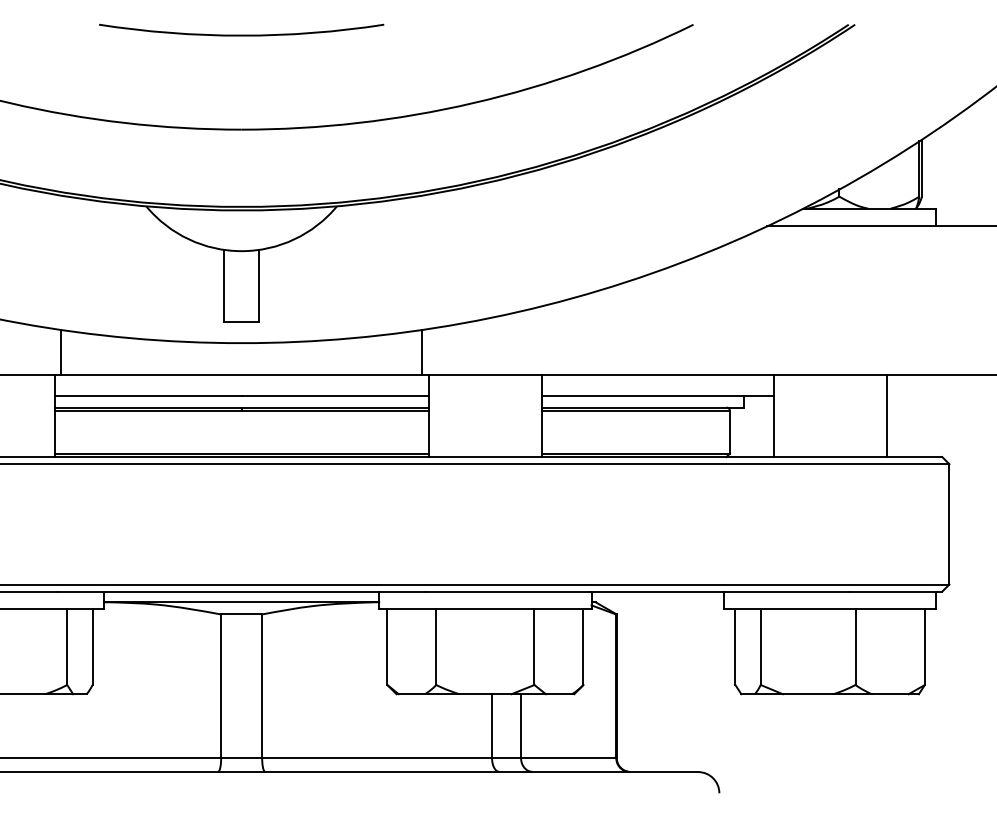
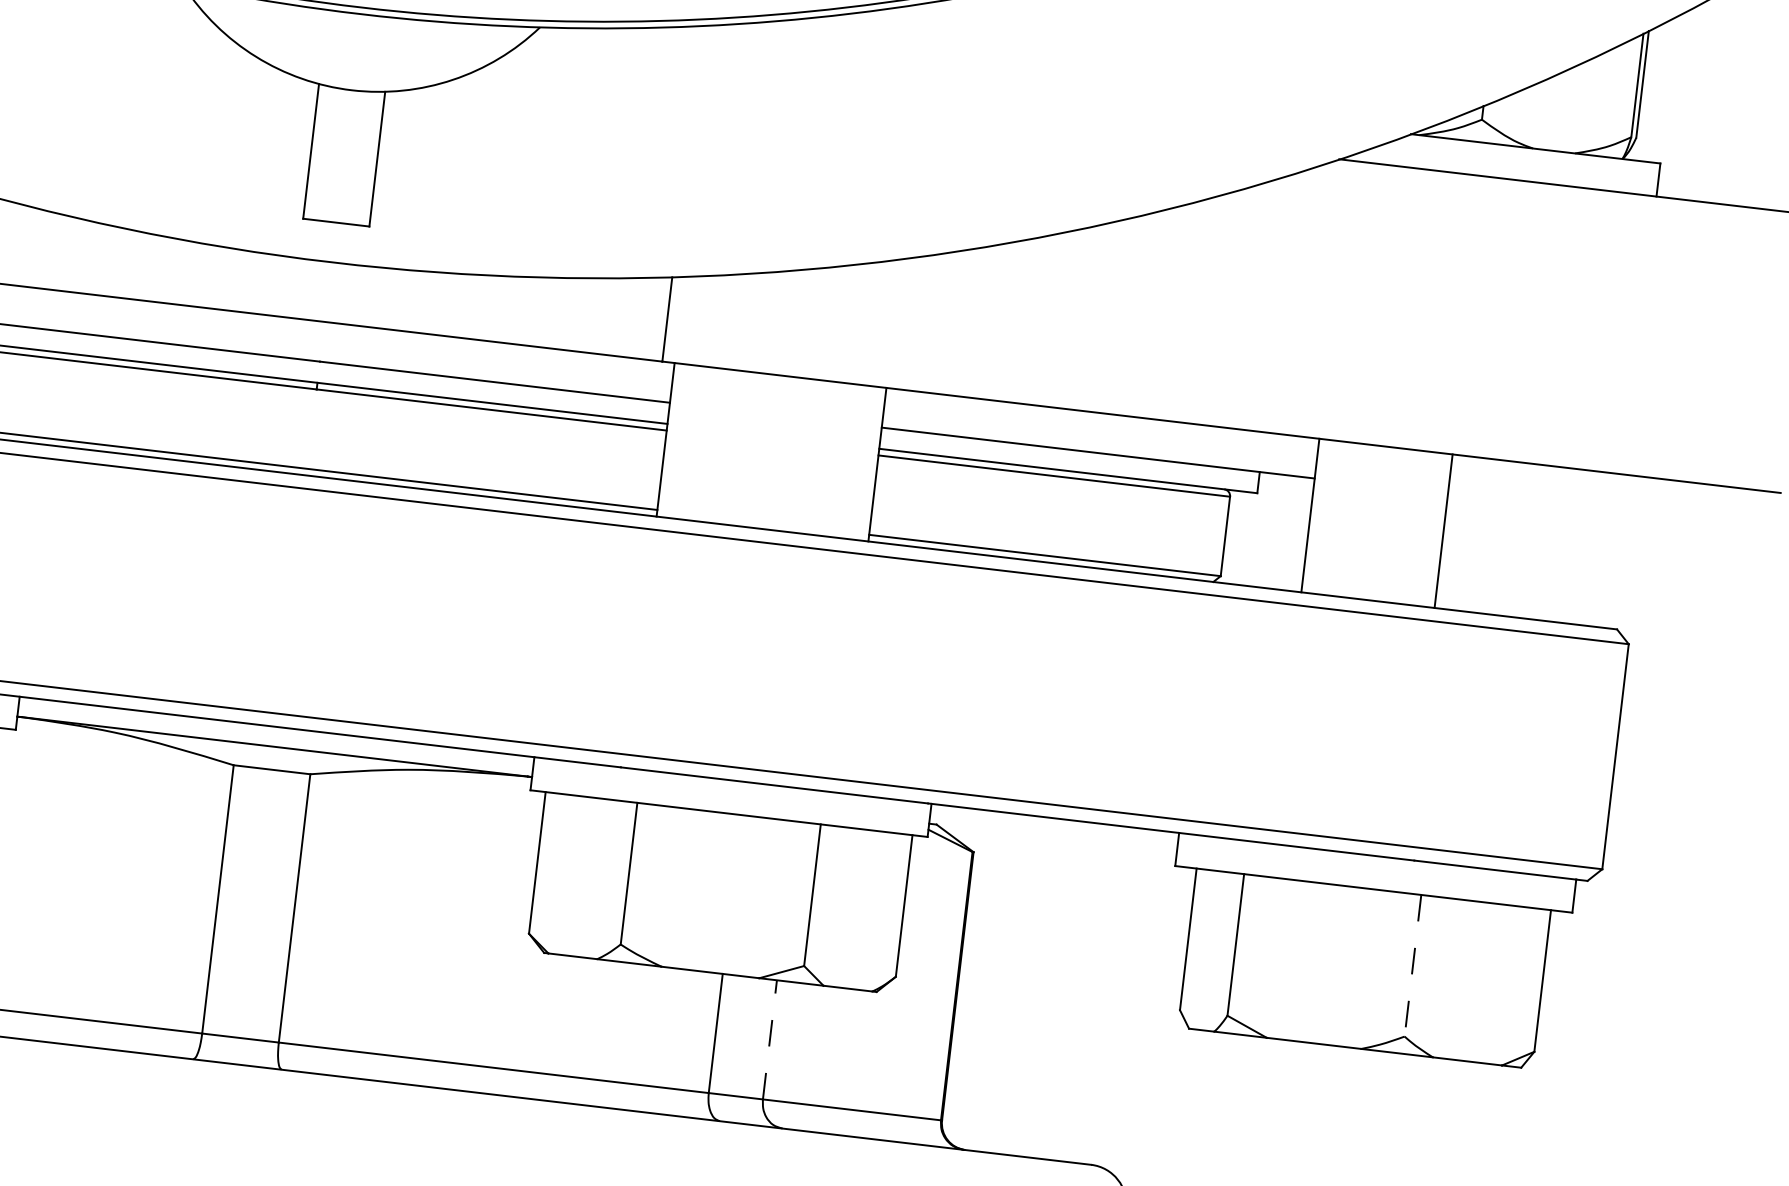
line: (886, 416) -> (1443, 531), moved
line: (855, 647) -> (1412, 966), solid -> dashed
line: (520, 726) -> (768, 1040), solid -> dashed

